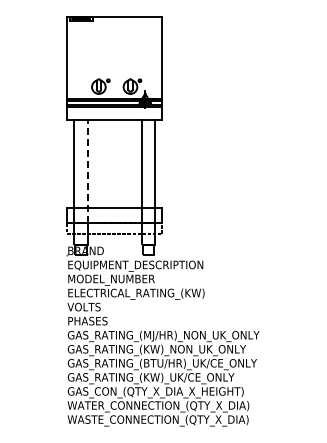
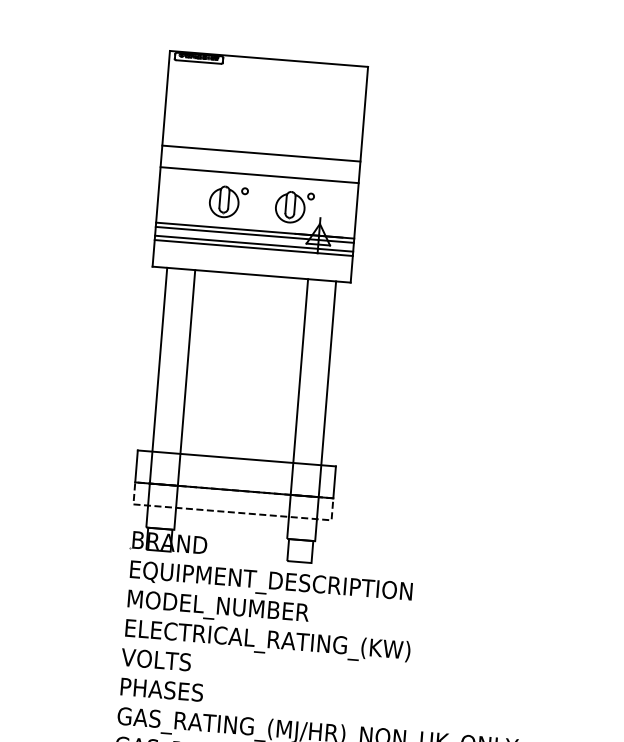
line: (114, 62) -> (260, 154), added
line: (114, 72) -> (259, 174), added
line: (87, 171) -> (186, 377), dashed -> solid

